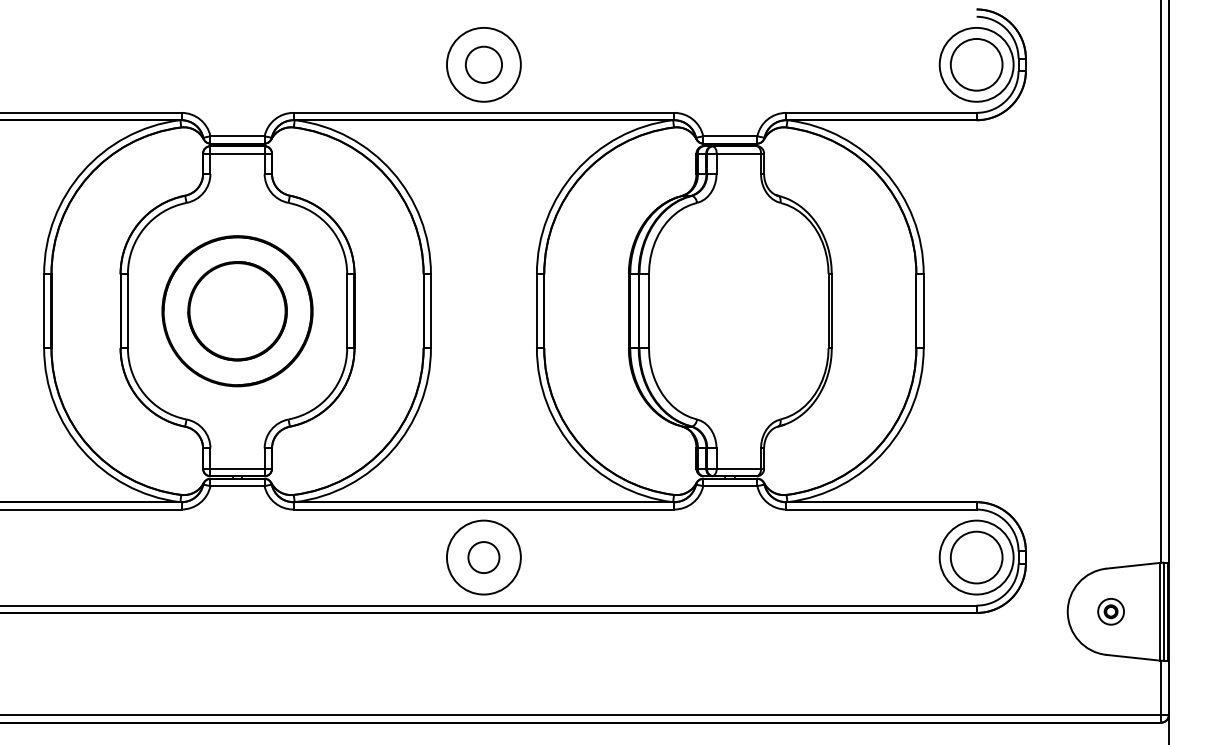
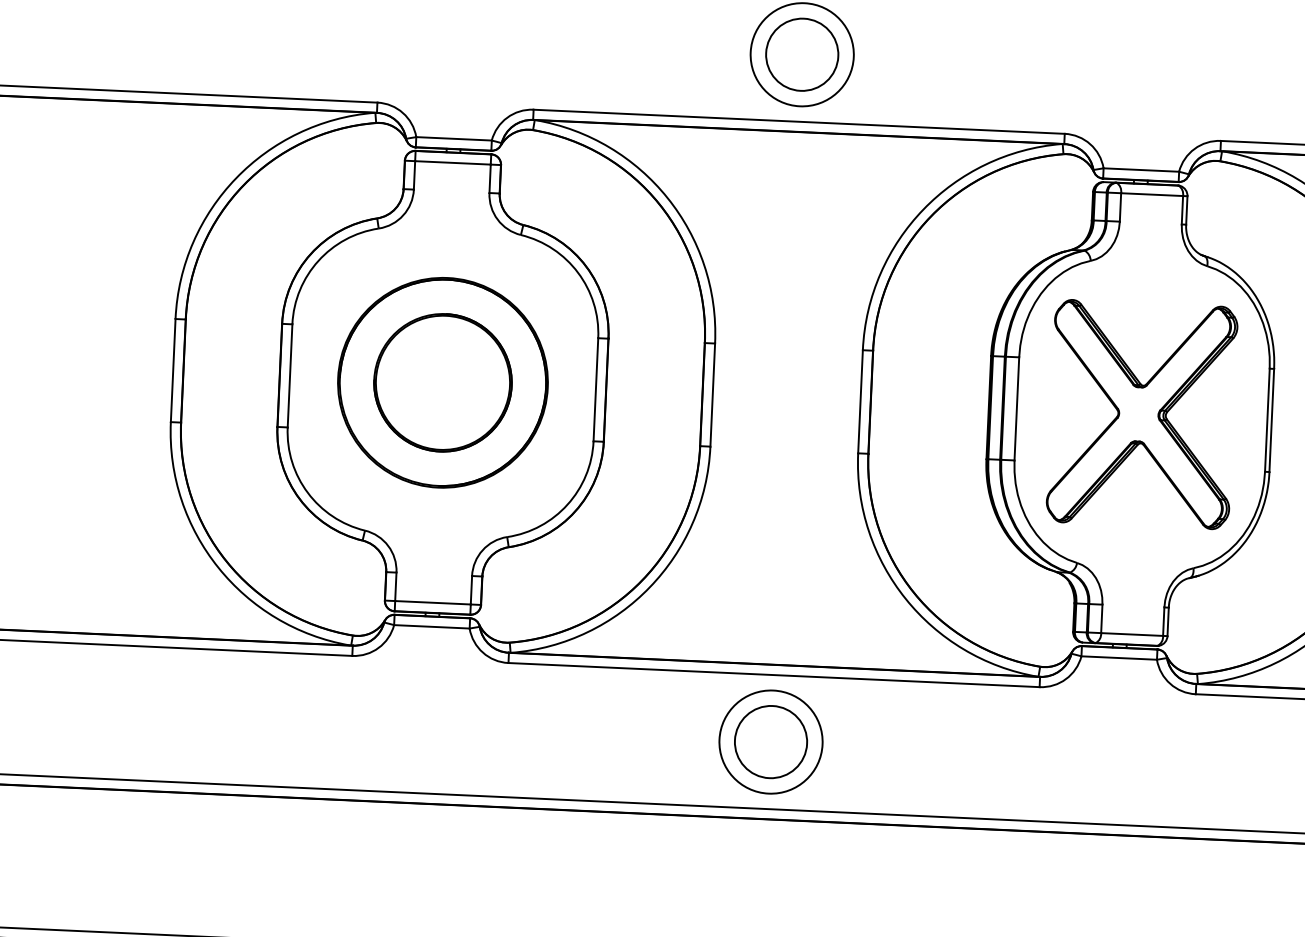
circle: (483, 64) -> (801, 54), size x1.43
part: (738, 310) -> (1141, 413), added
circle: (483, 557) -> (770, 741), size x1.67

